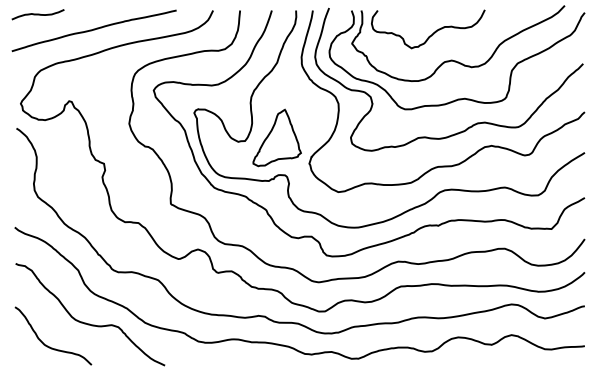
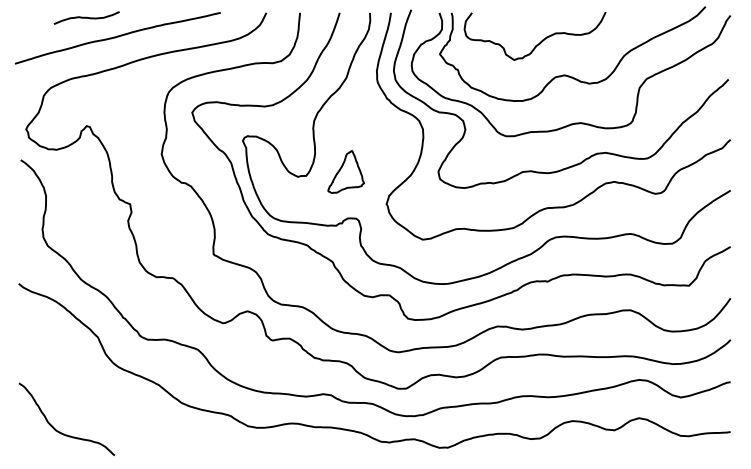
curve: (37, 14) -> (86, 17), moved
part: (276, 137) -> (345, 171), size x0.6
curve: (88, 323) -> (110, 403), removed

